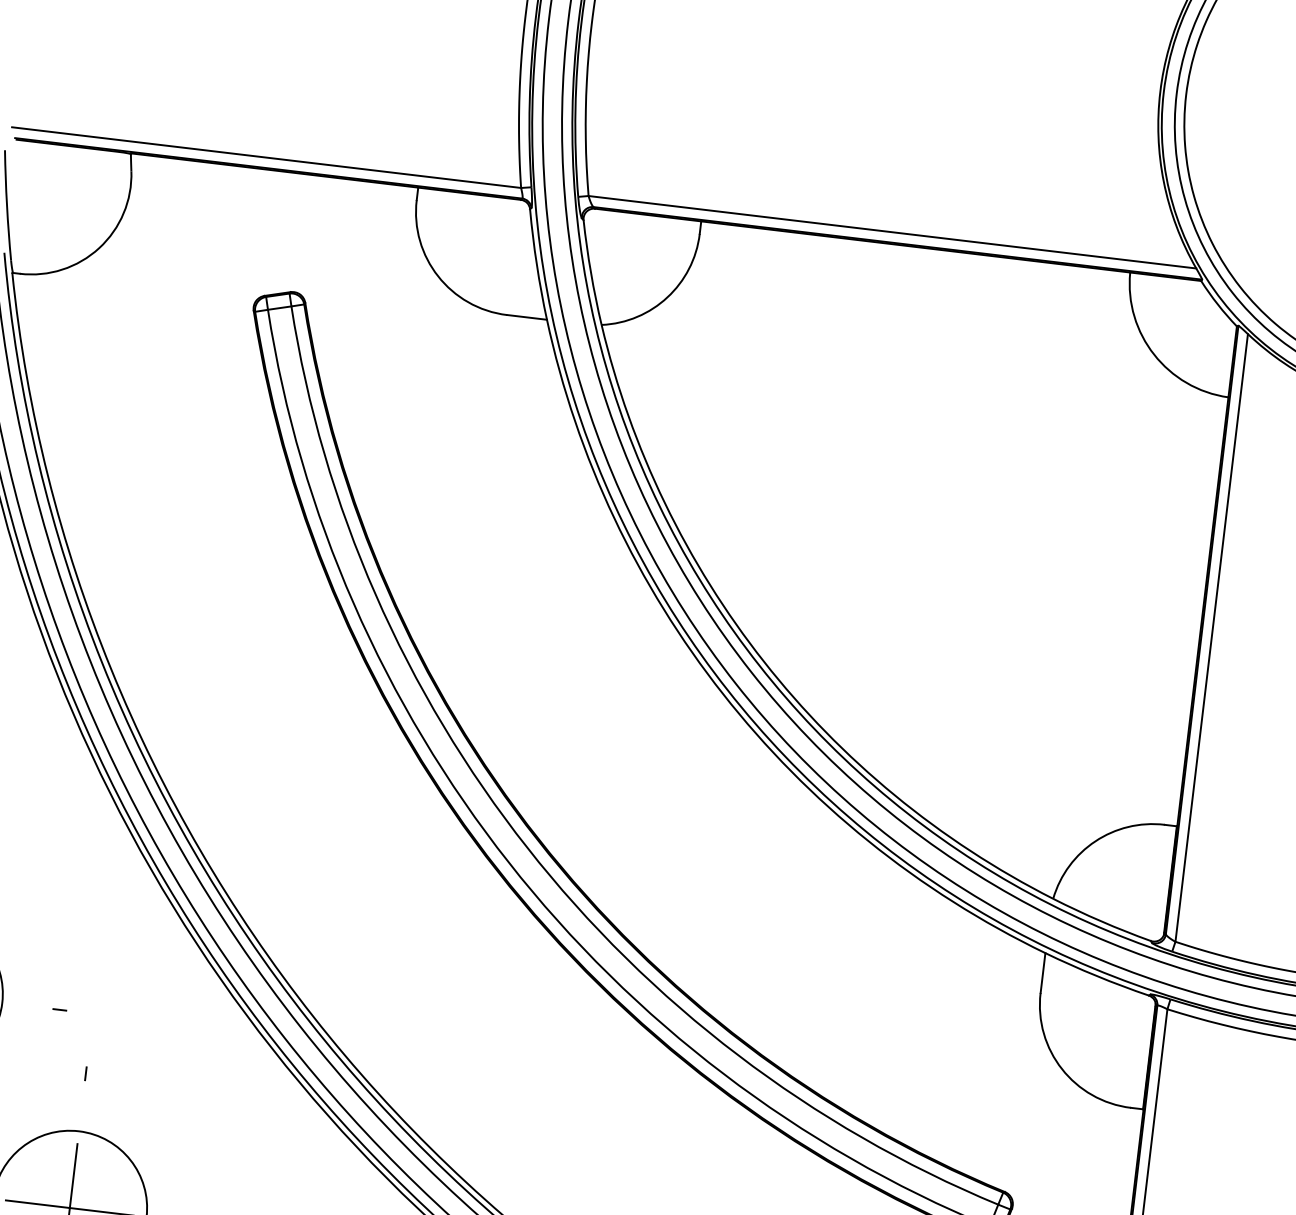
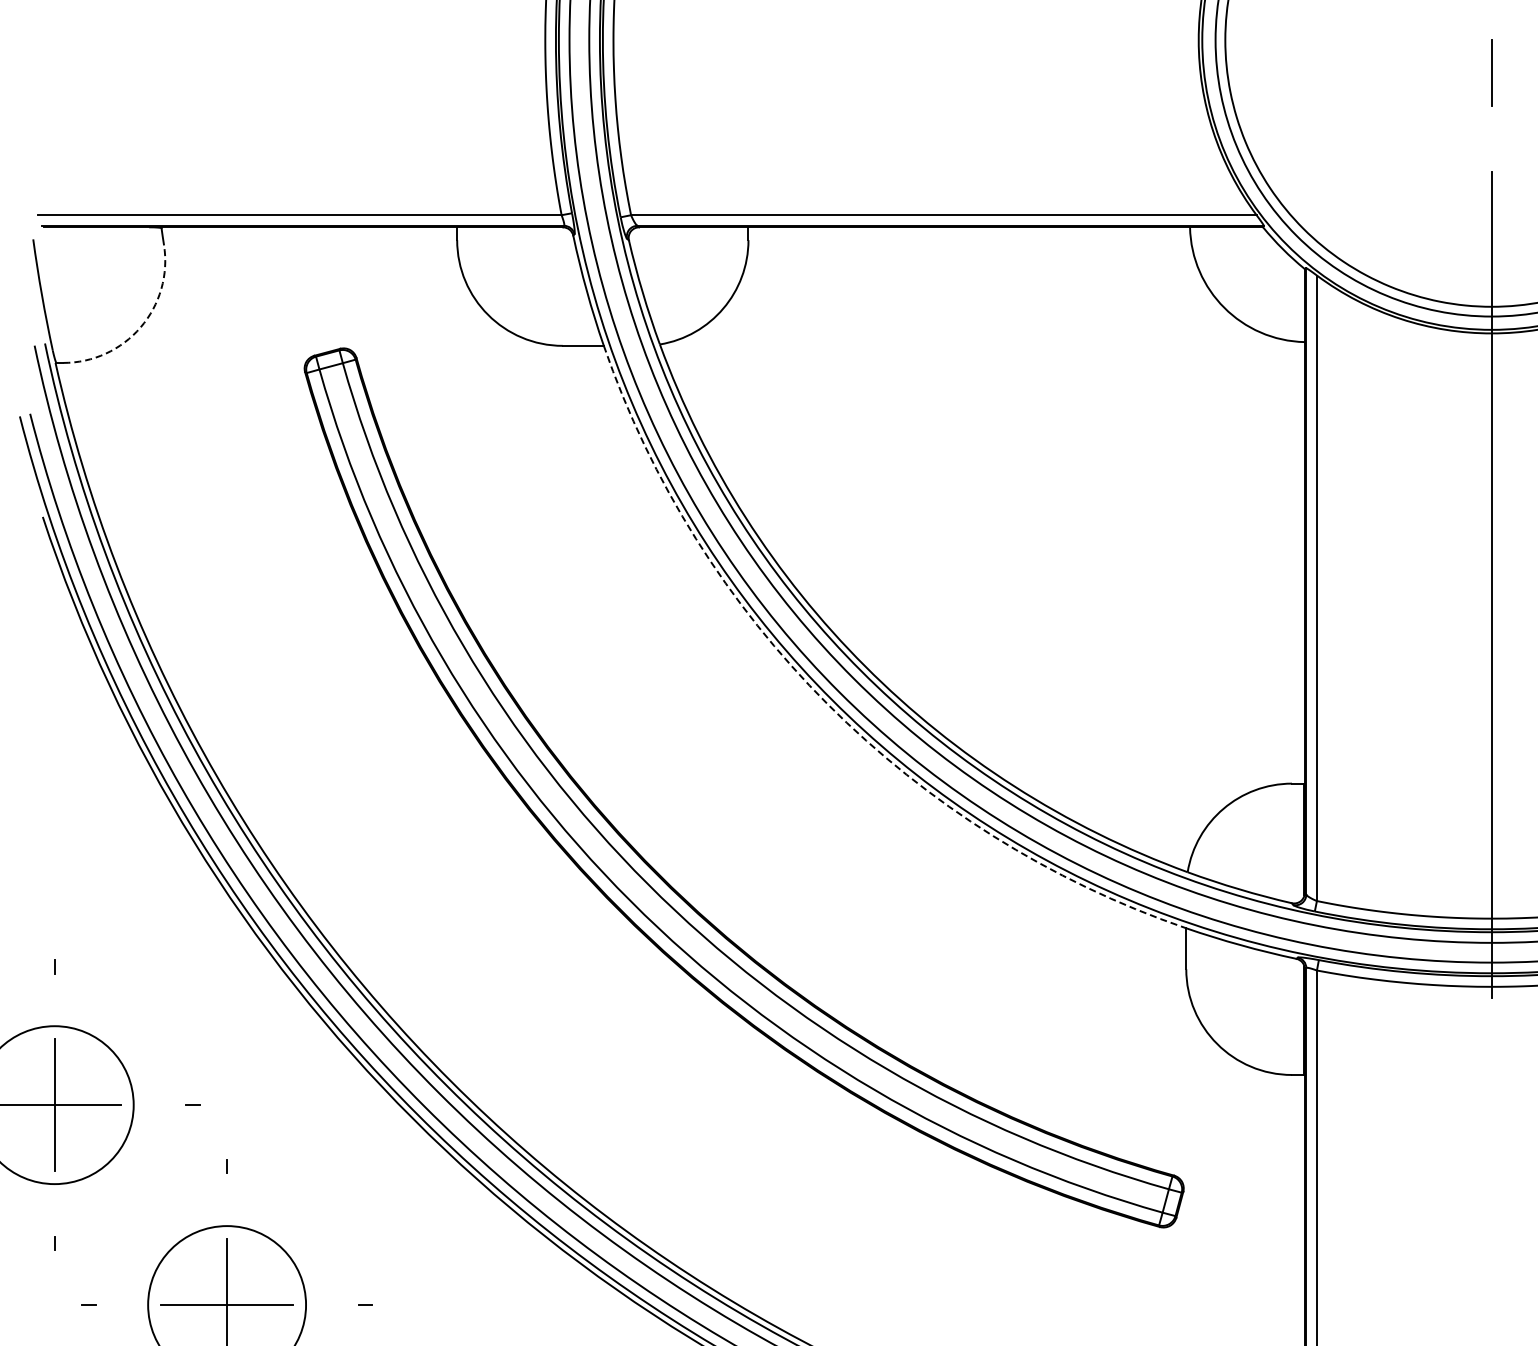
arc: (98, 248) -> (140, 327), solid -> dashed
arc: (722, 694) -> (827, 704), solid -> dashed

